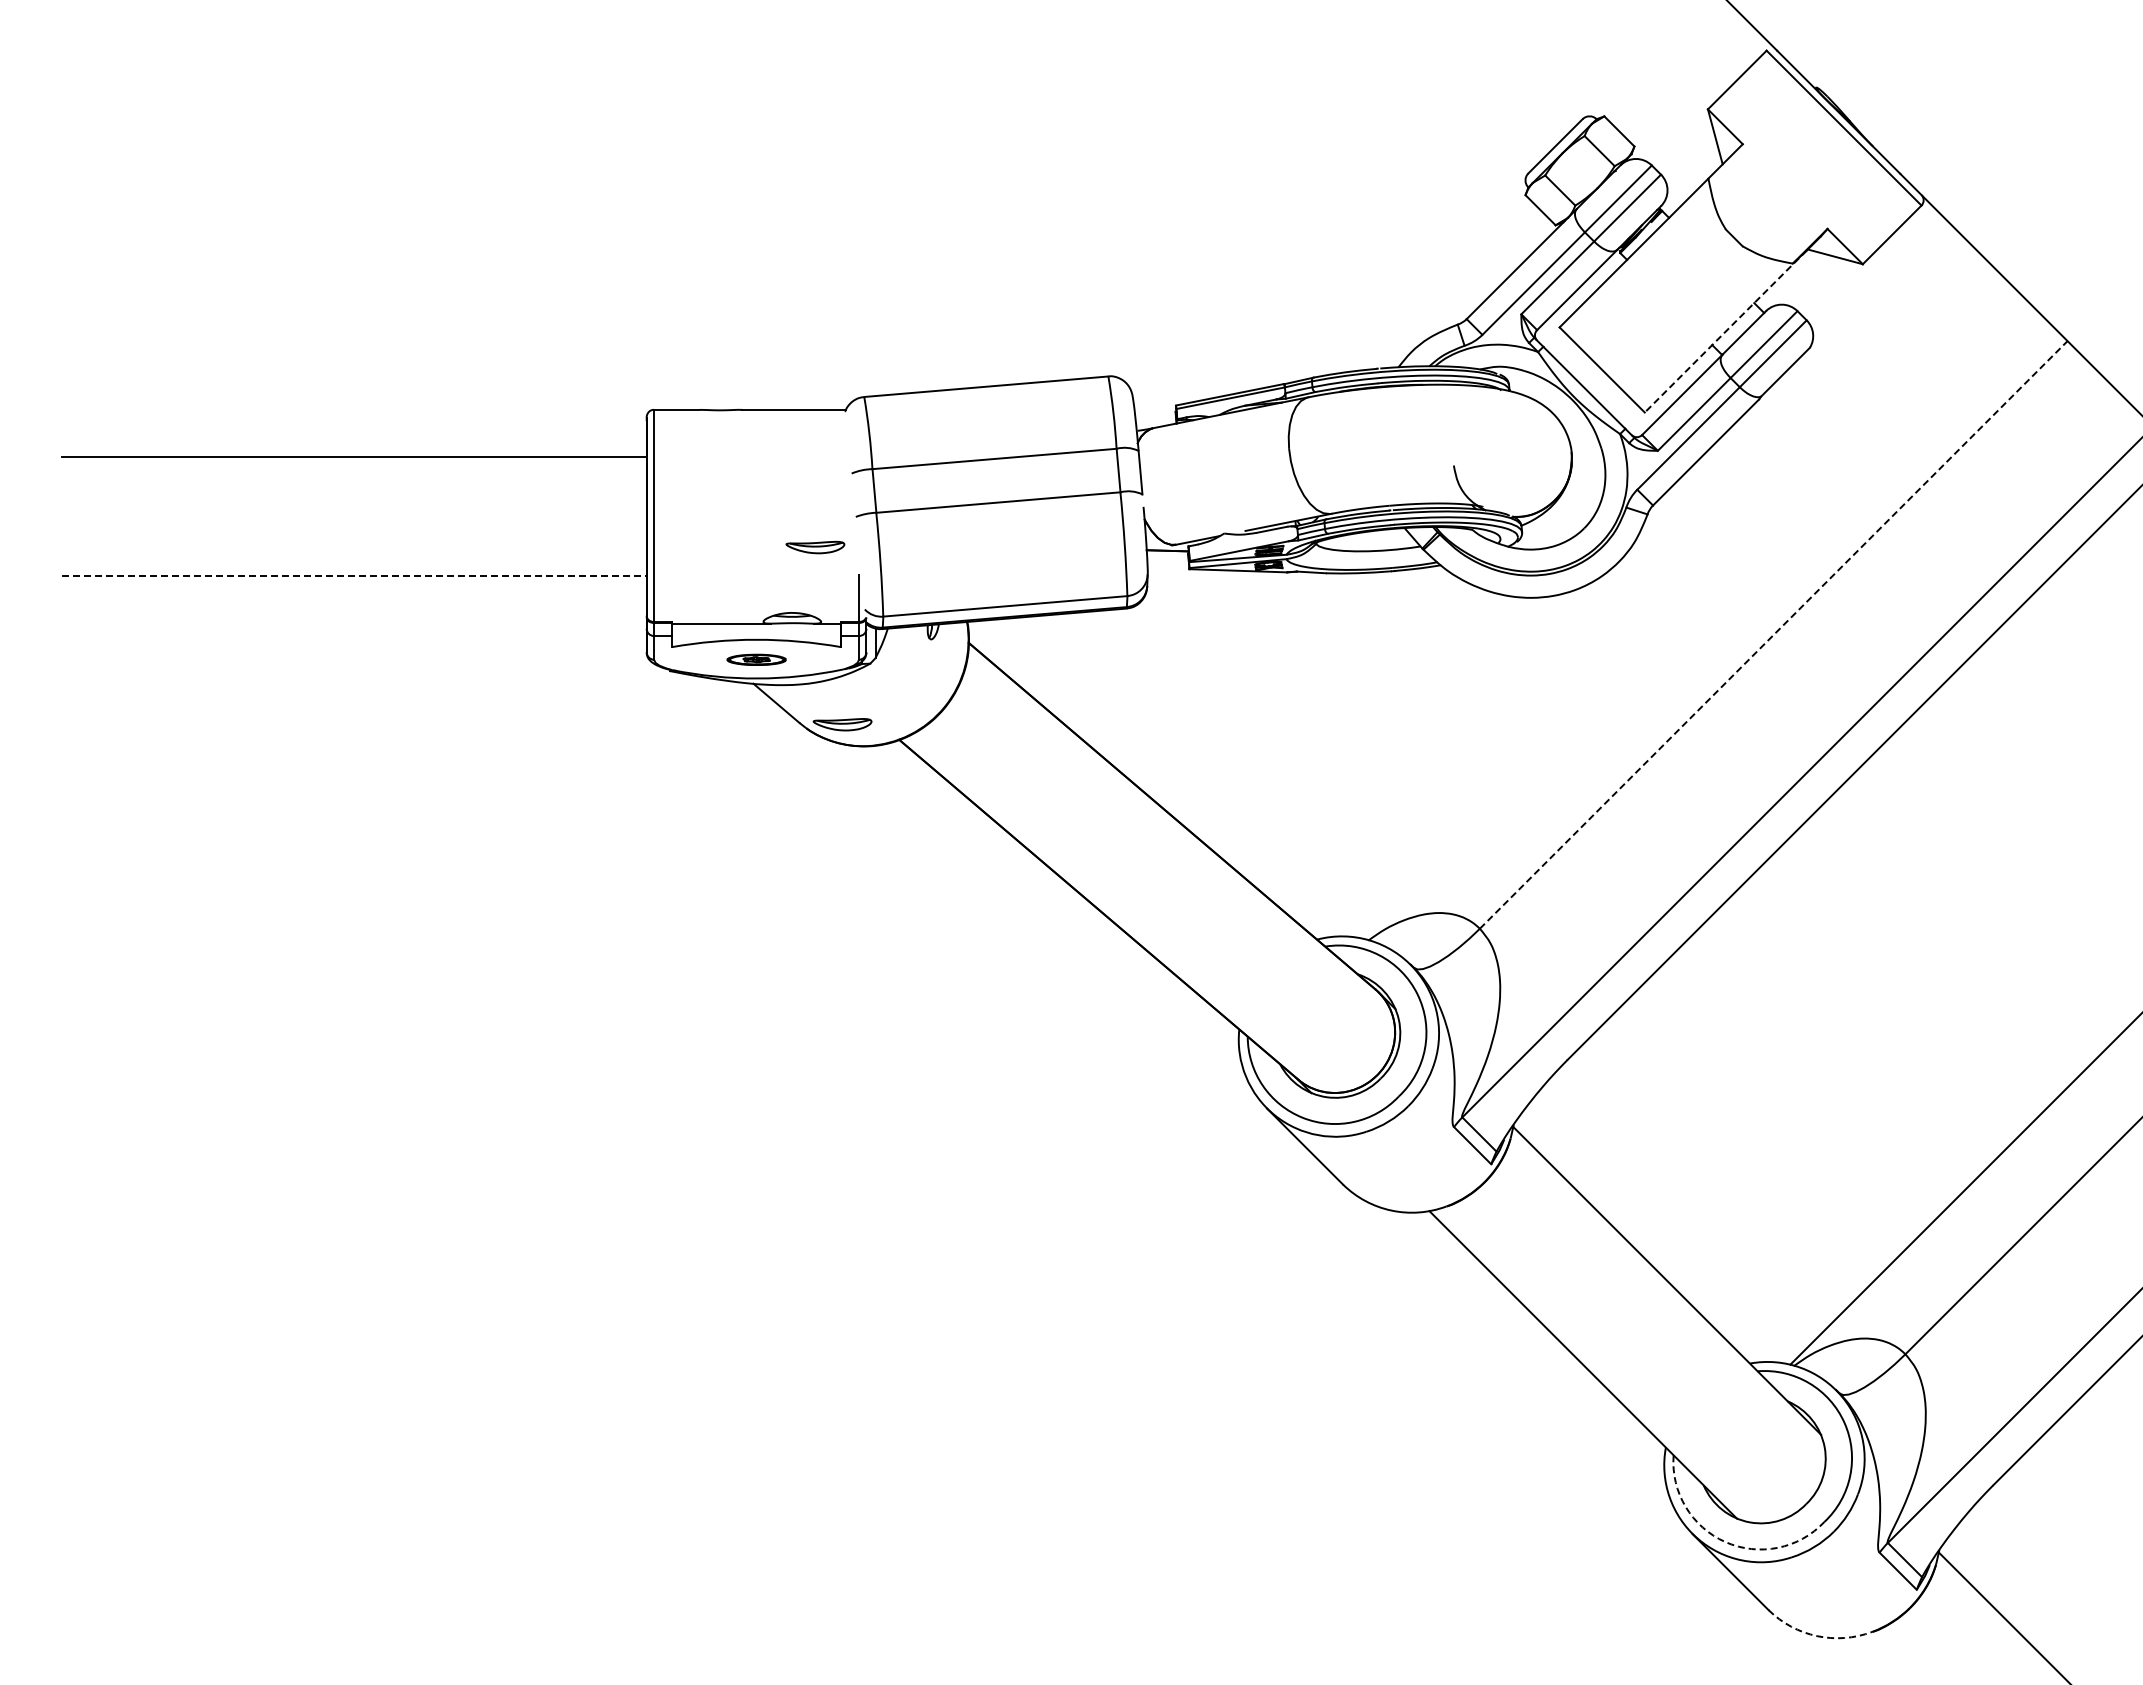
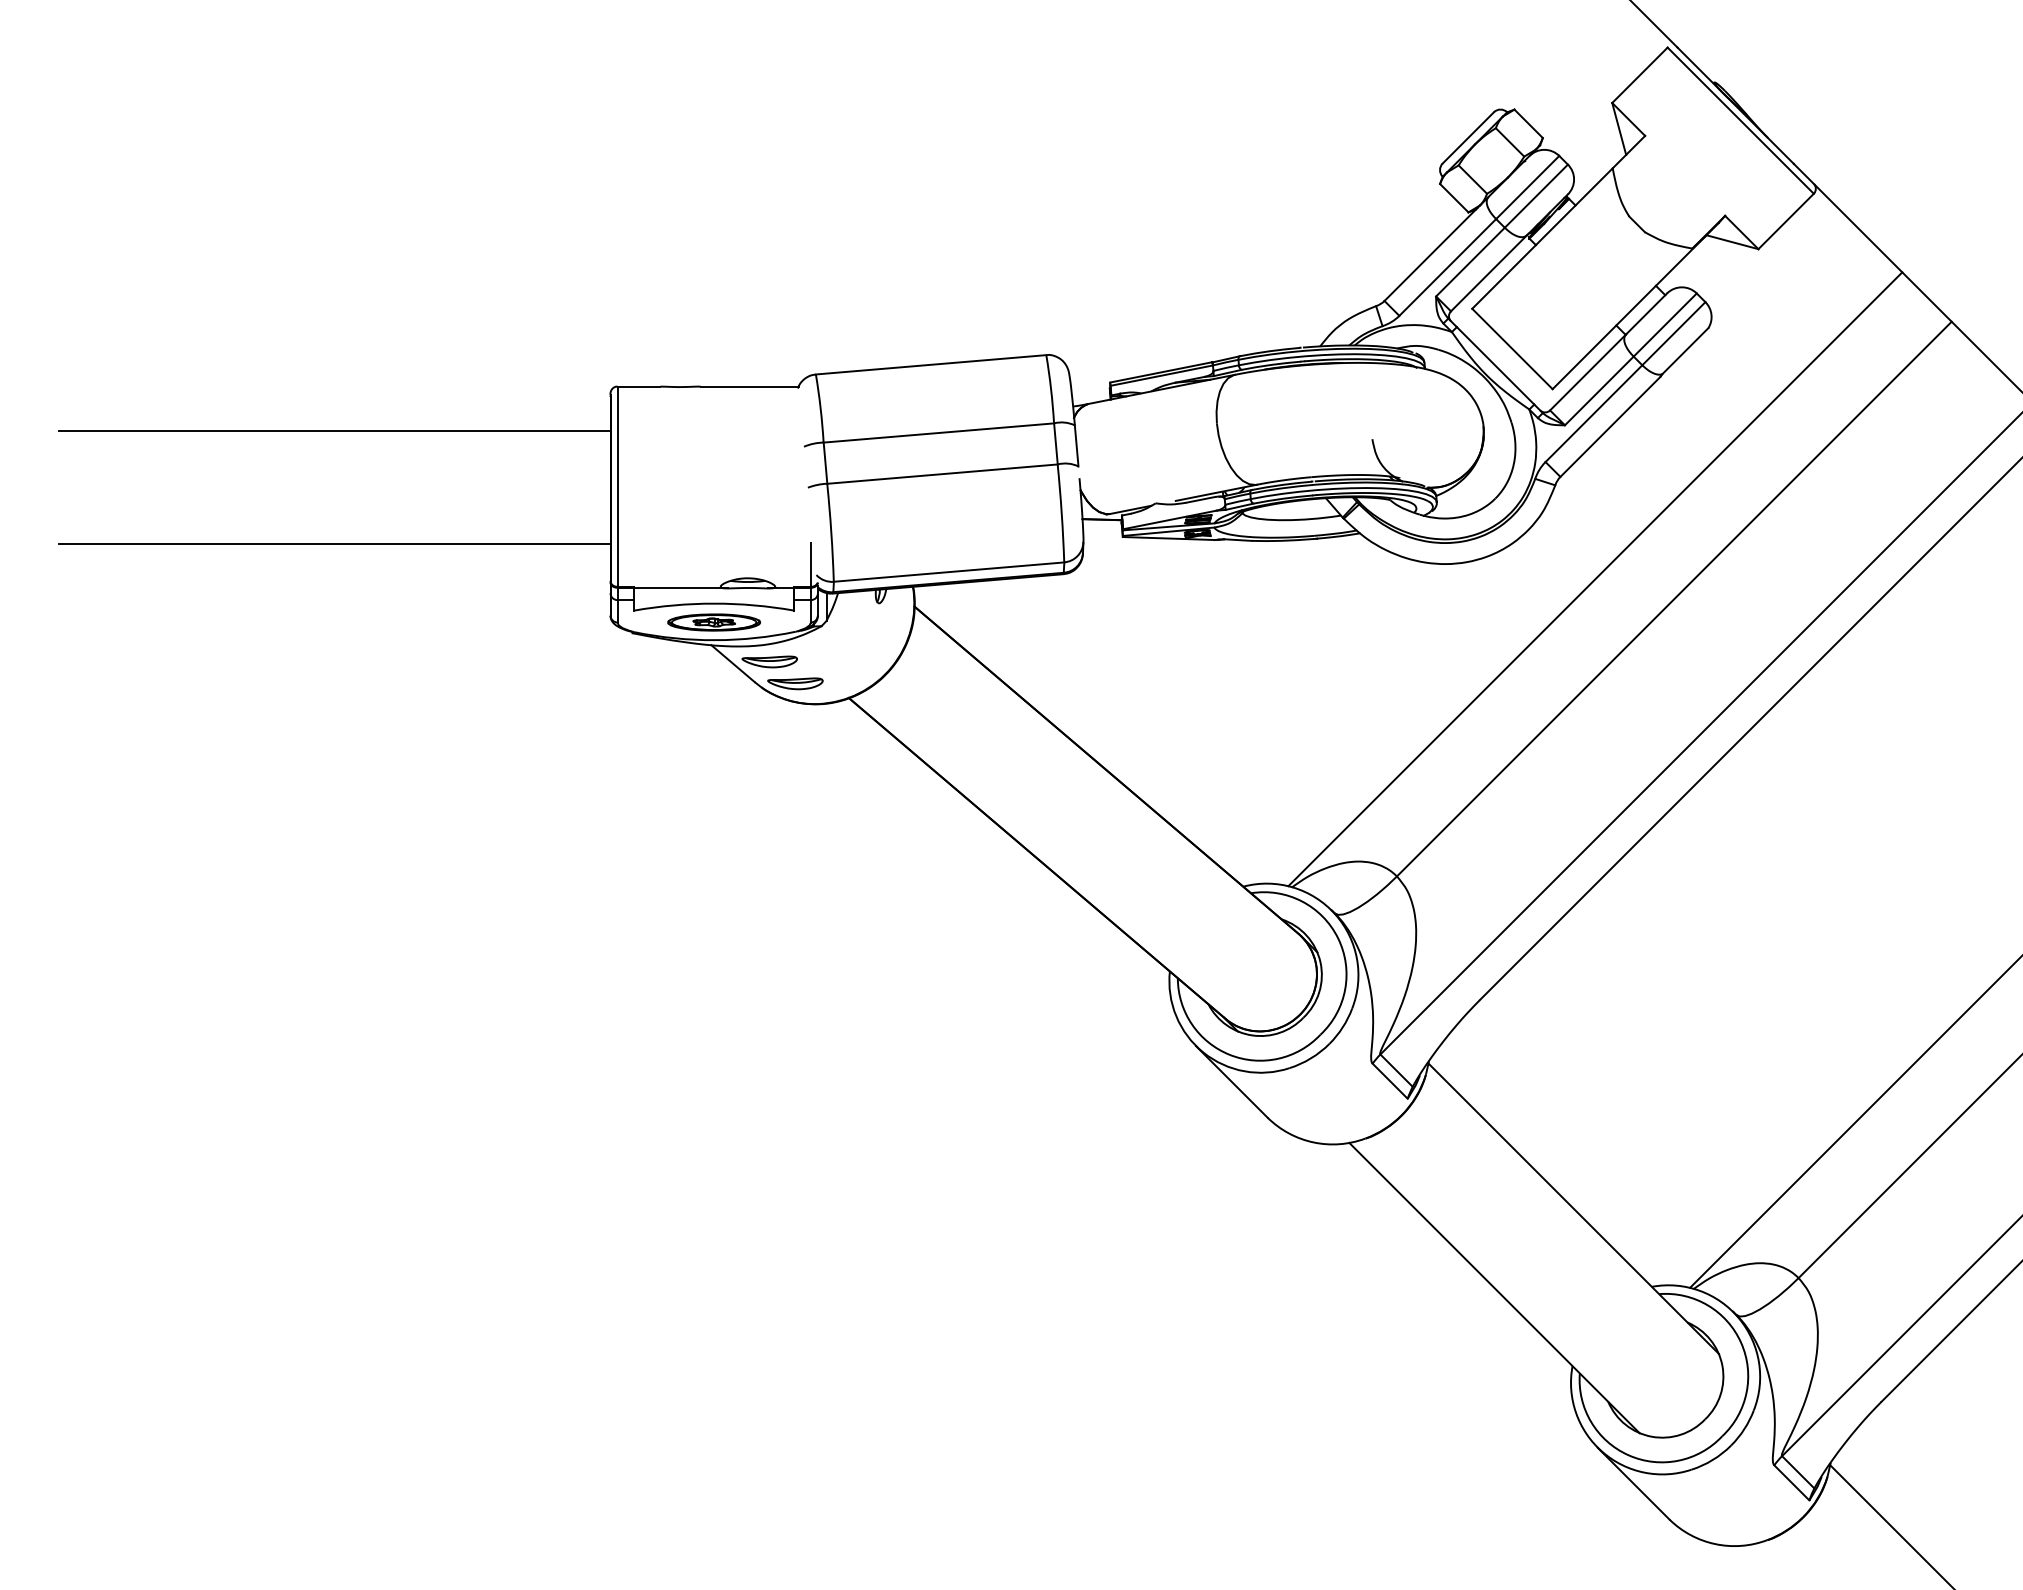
line: (1725, 331) -> (1628, 312), dashed -> solid
part: (815, 547) -> (769, 661), moved
line: (354, 576) -> (334, 543), dashed -> solid
line: (1689, 613) -> (1594, 578), added
line: (1773, 634) -> (1674, 598), dashed -> solid
part: (756, 659) -> (714, 622), size x1.67
arc: (1725, 1542) -> (1628, 1455), dashed -> solid
arc: (1817, 1636) -> (1715, 1544), dashed -> solid

